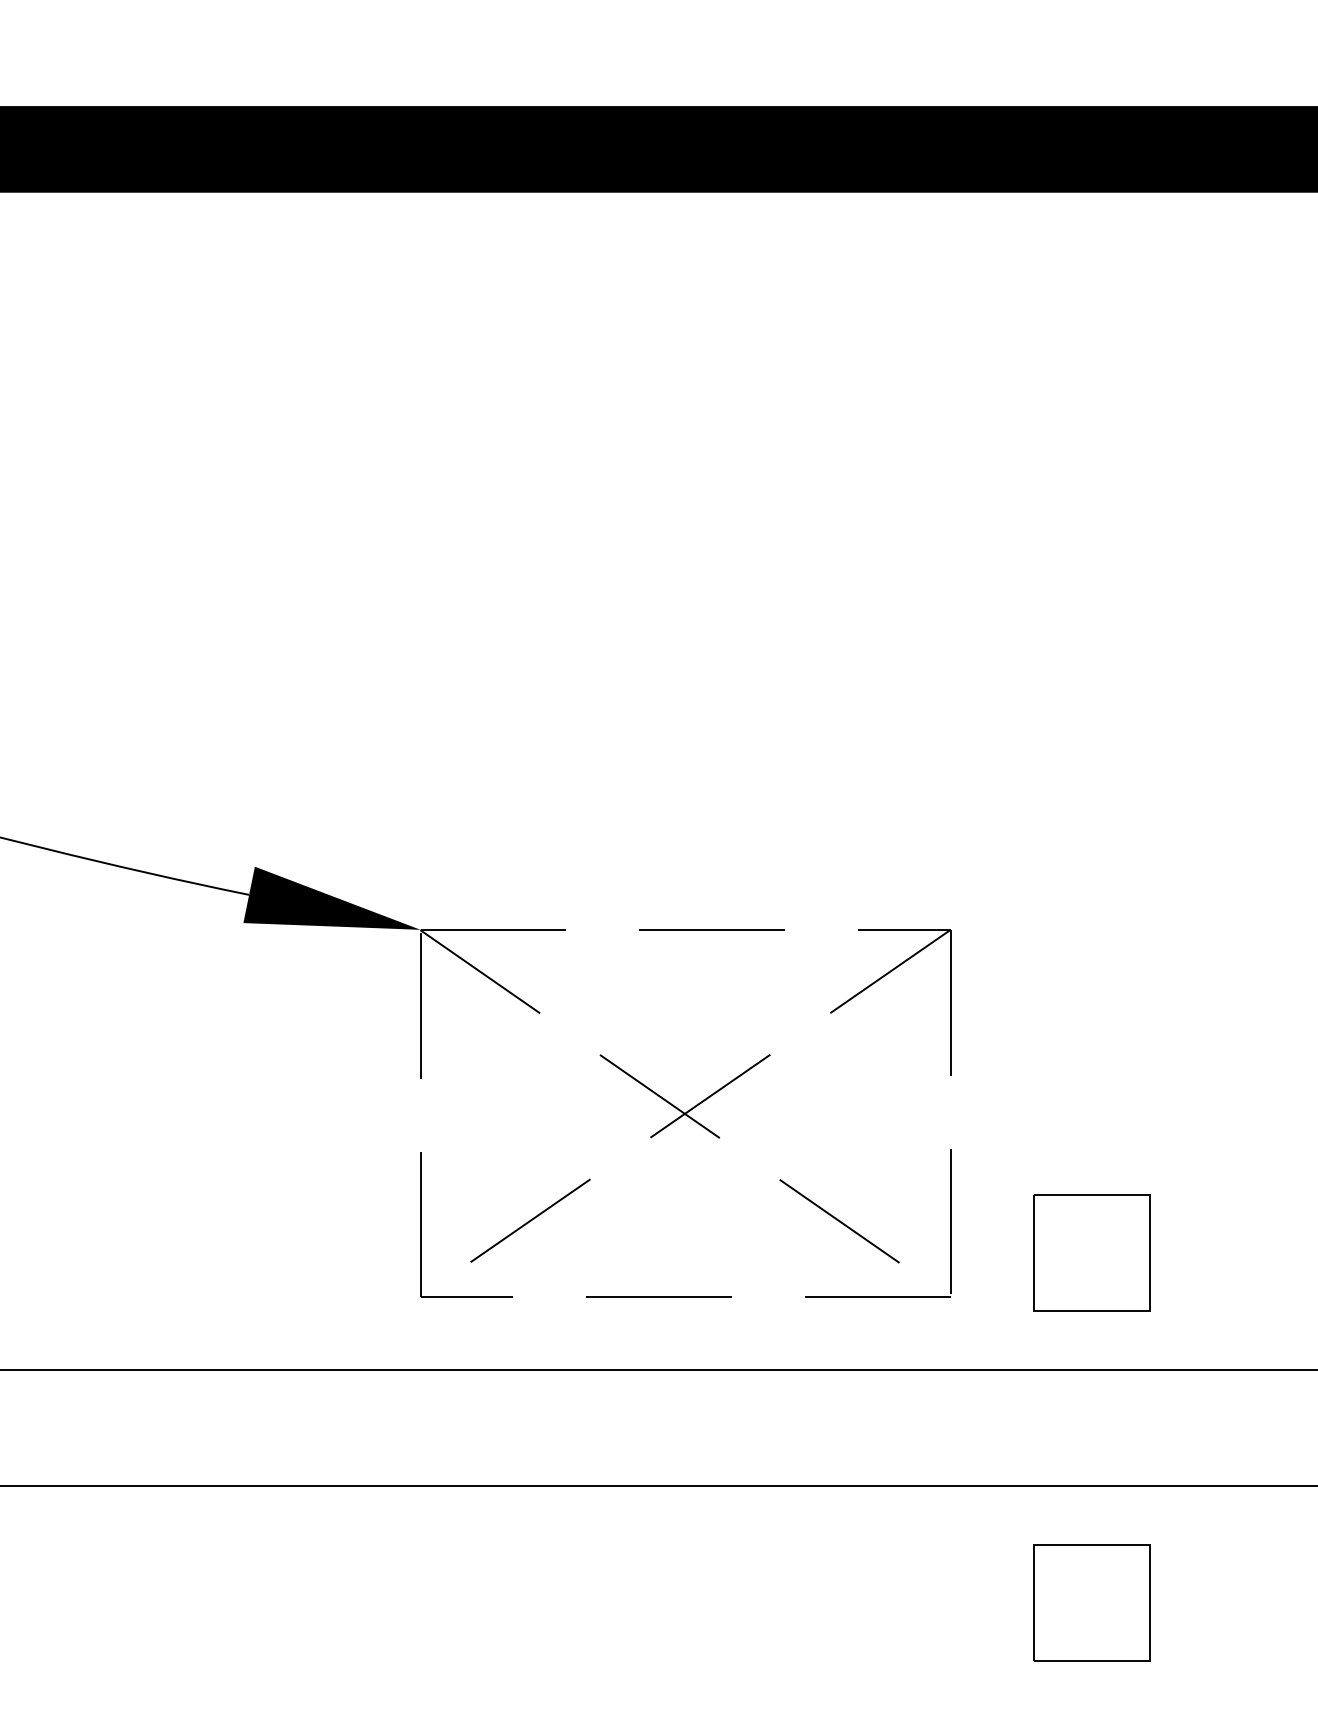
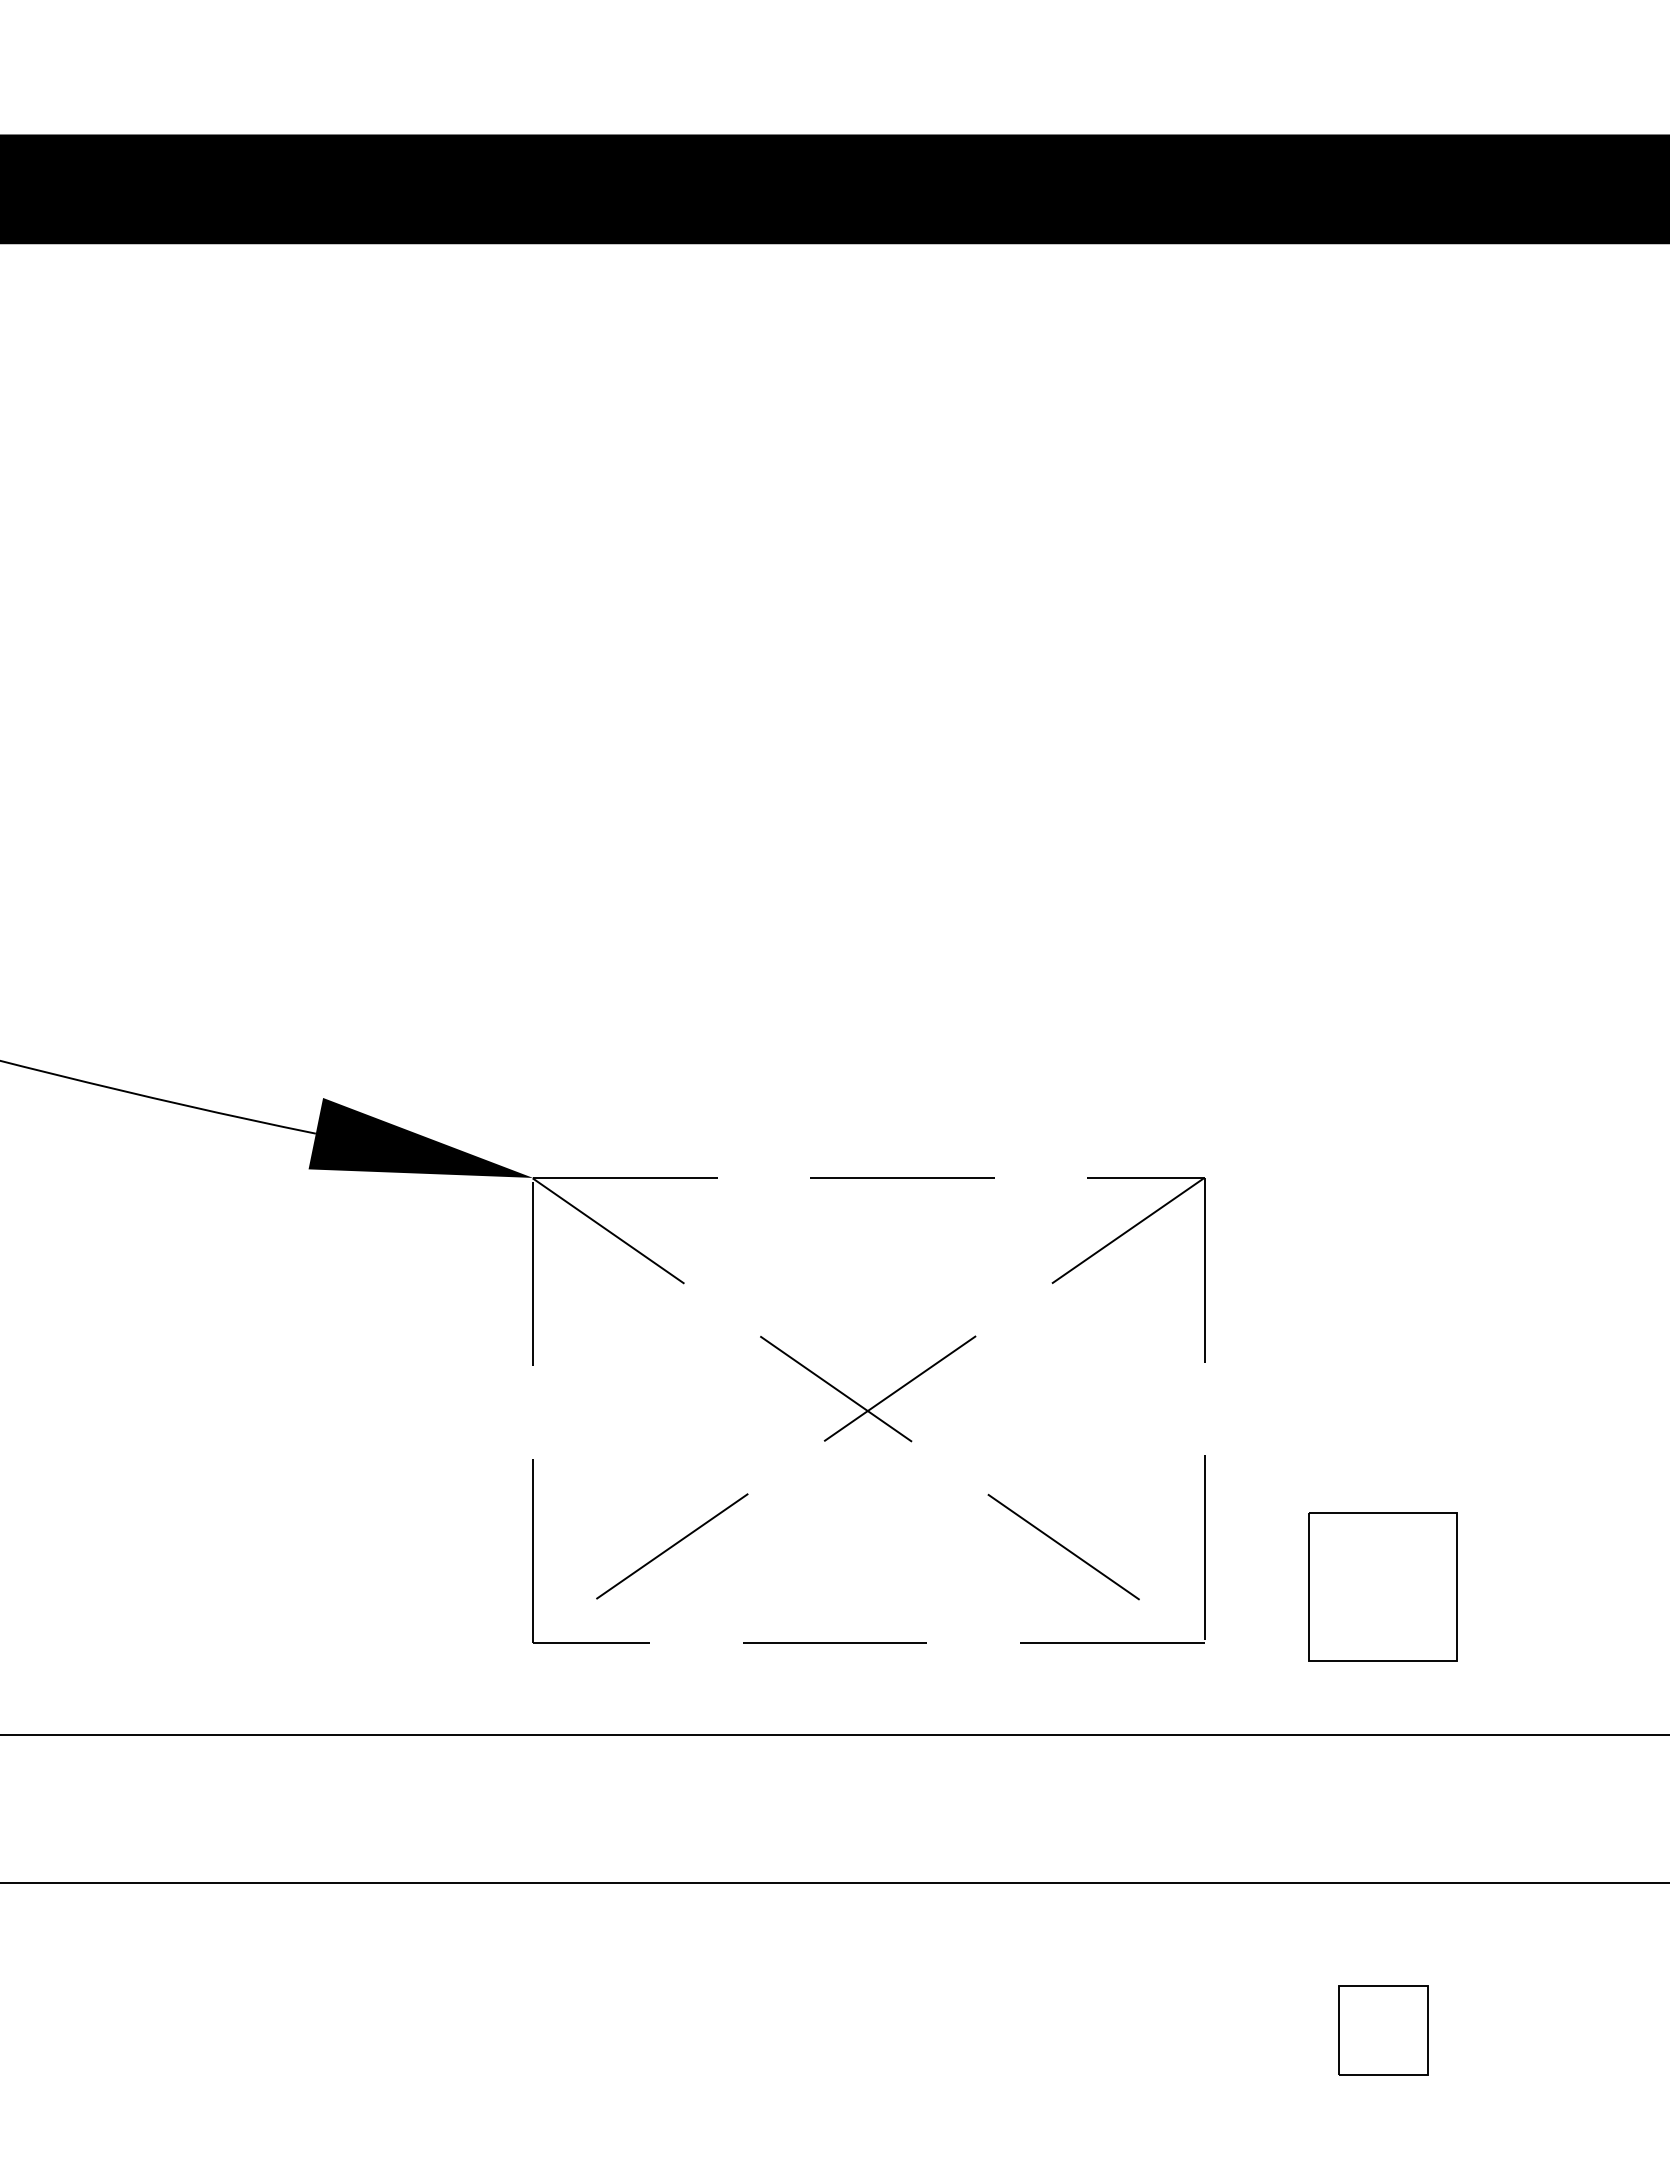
part: (1091, 1602) -> (1382, 2029), size x0.6

